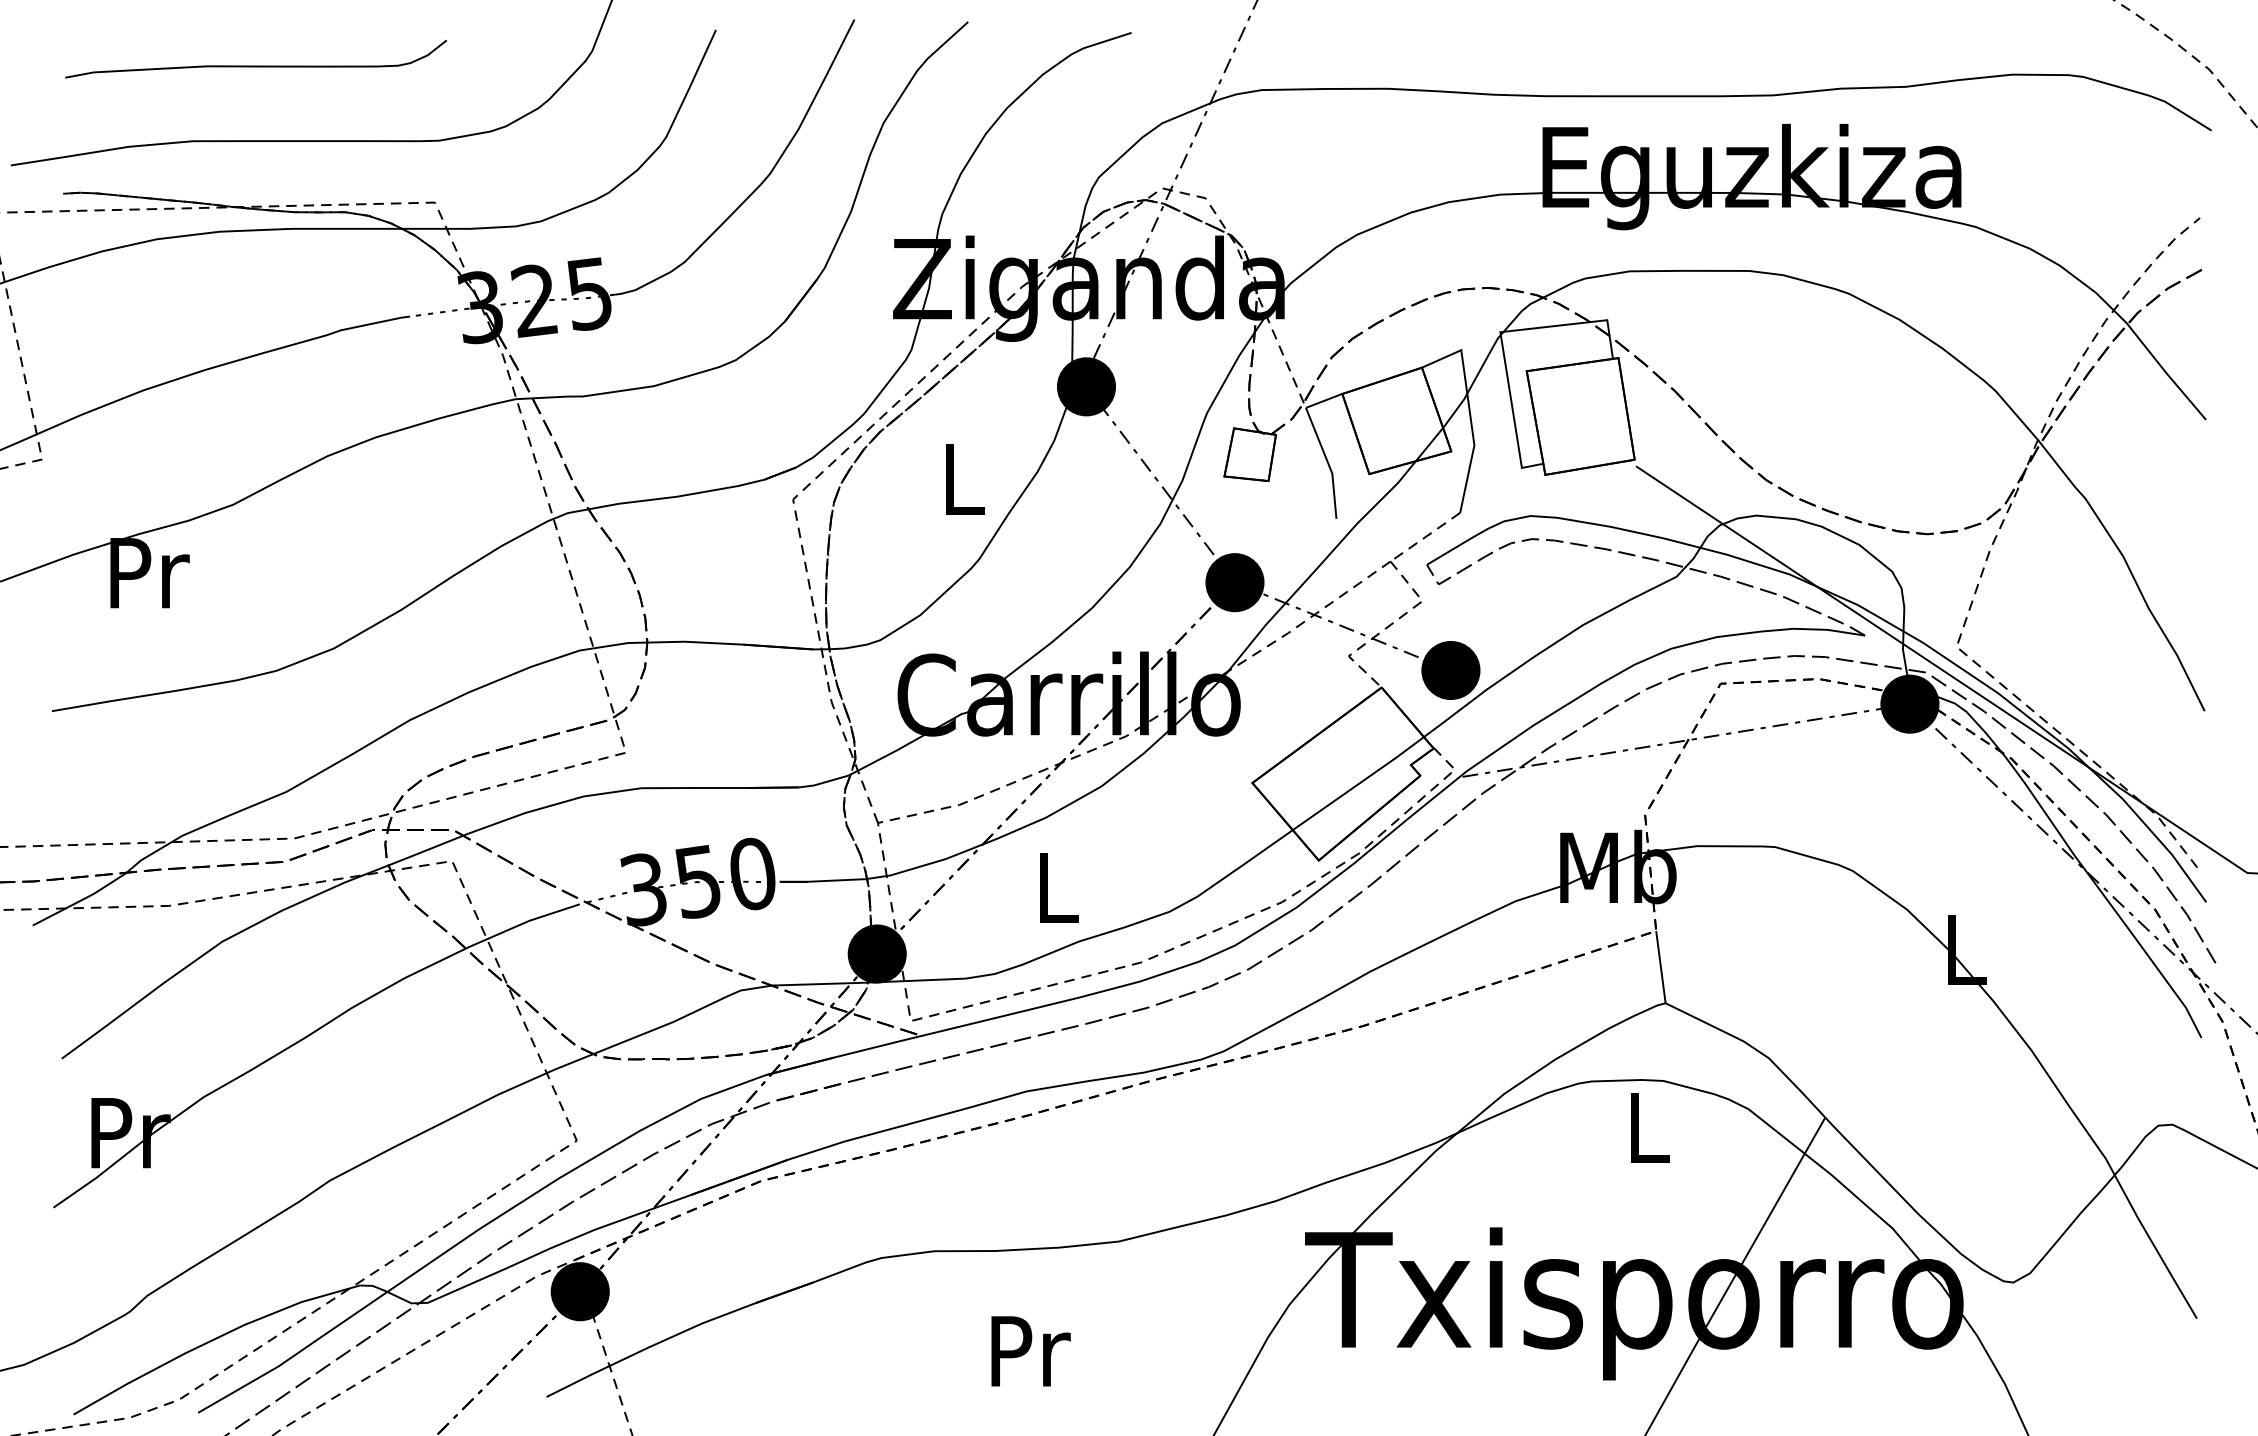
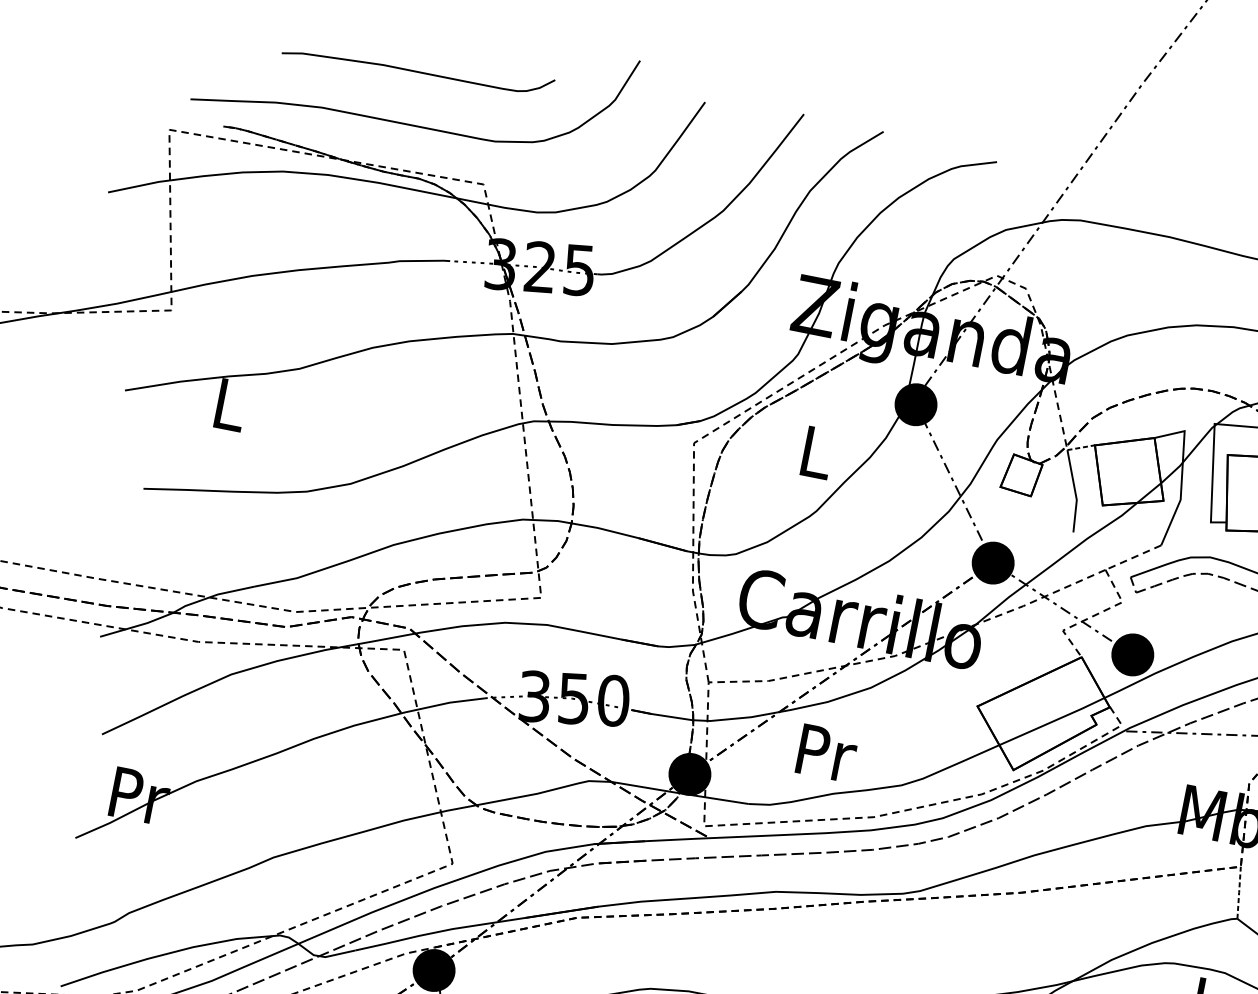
curve: (255, 65) -> (417, 71), moved
line: (1324, 400) -> (1081, 447), solid -> dashed
text: (149, 573) -> (231, 405), Pr -> L
text: (1059, 888) -> (827, 753), L -> Pr
line: (1660, 967) -> (1238, 892), solid -> dashed

